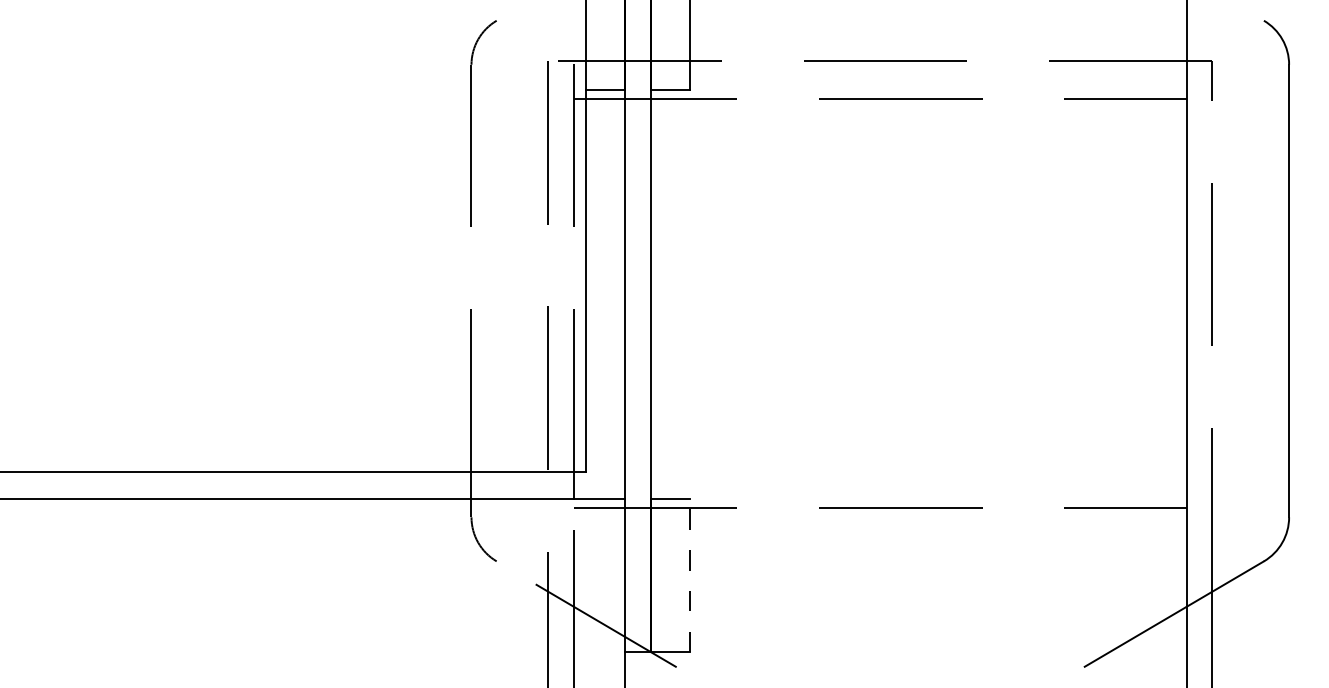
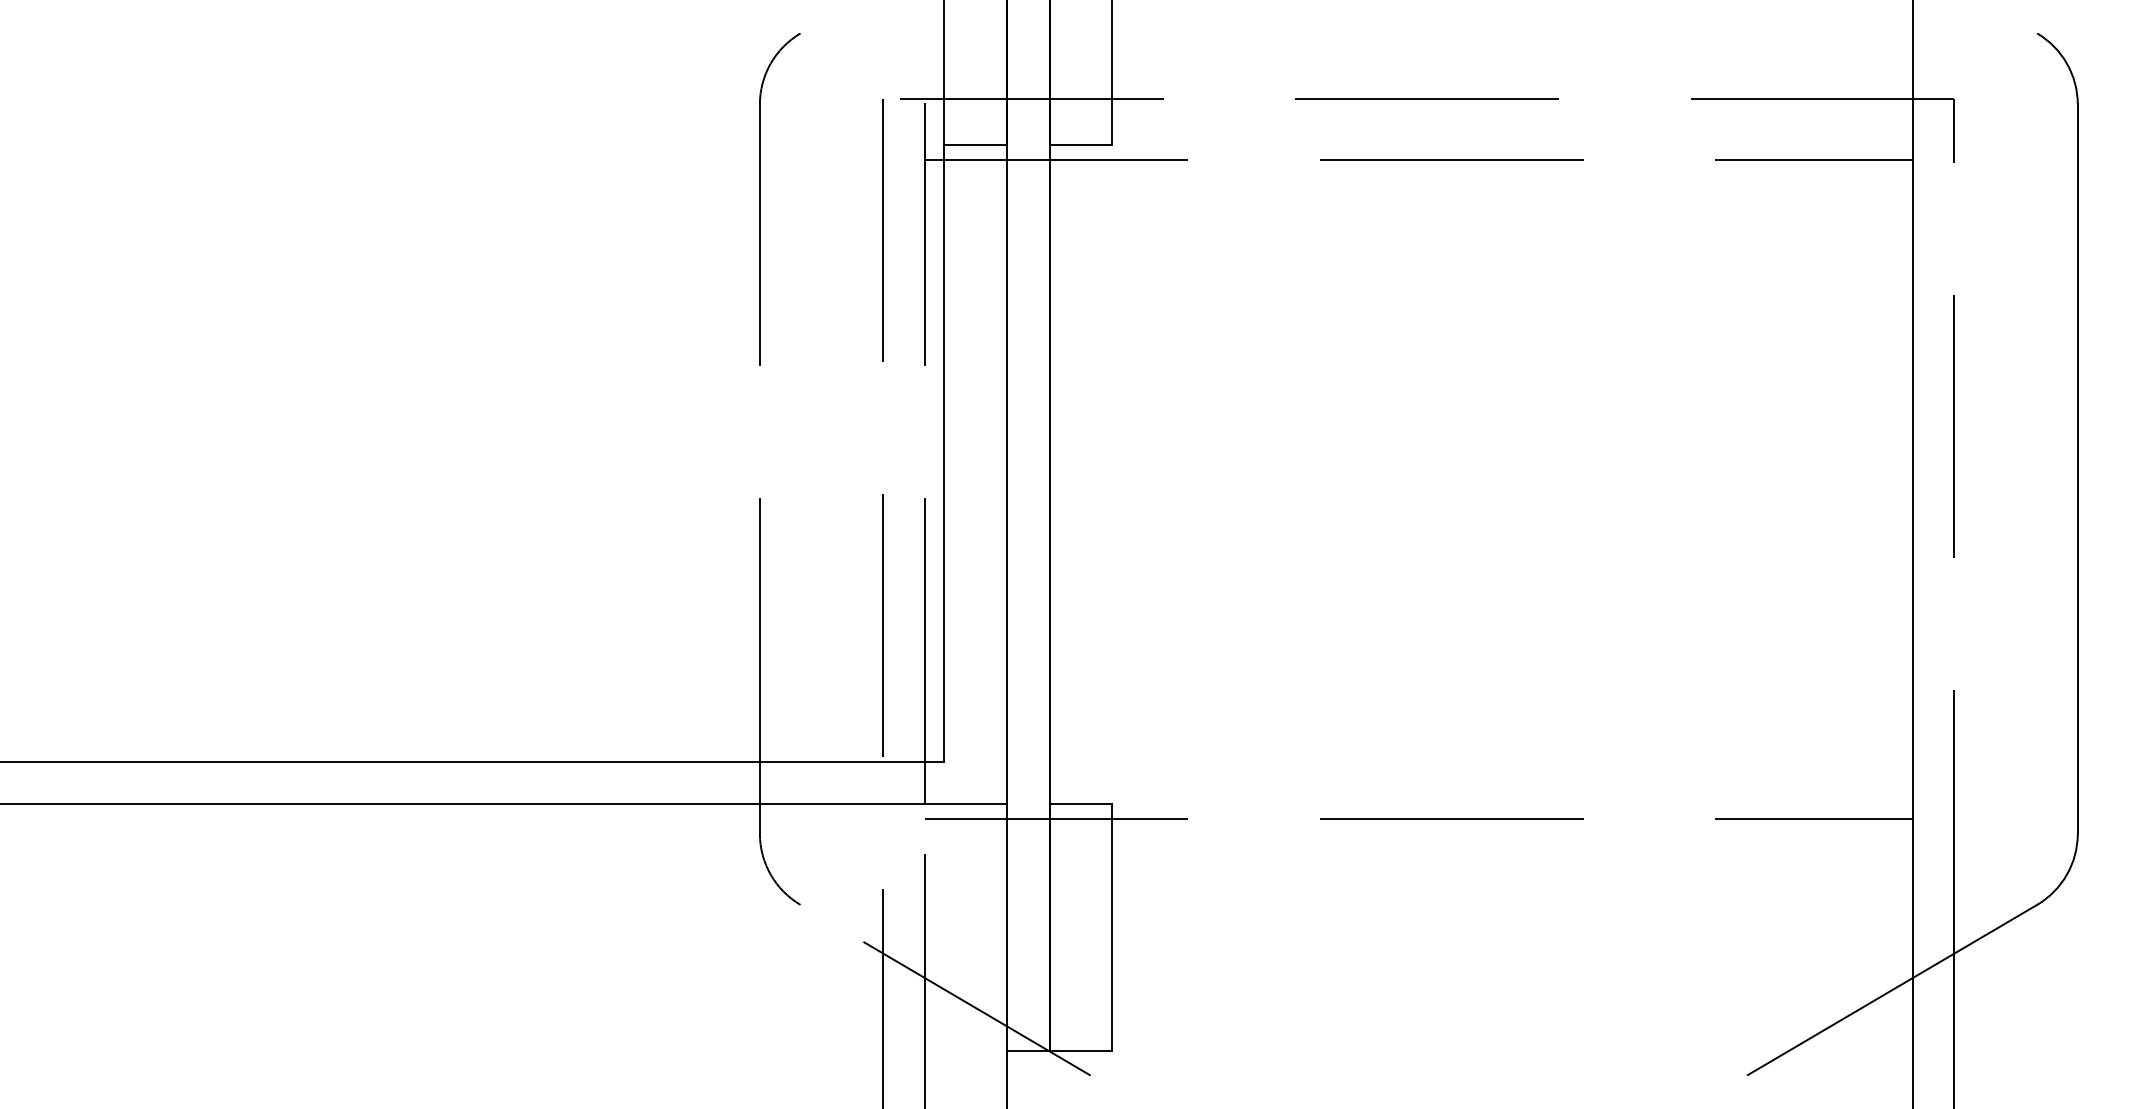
line: (690, 575) -> (1112, 927), dashed -> solid

